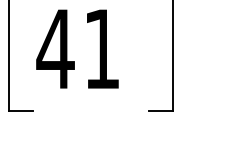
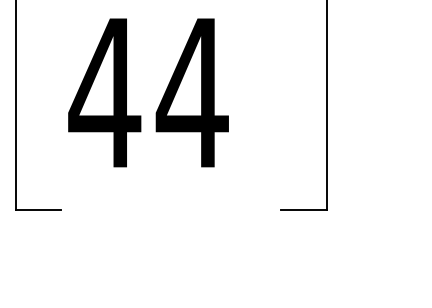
text: (101, 48) -> (191, 91), 41 -> 44

